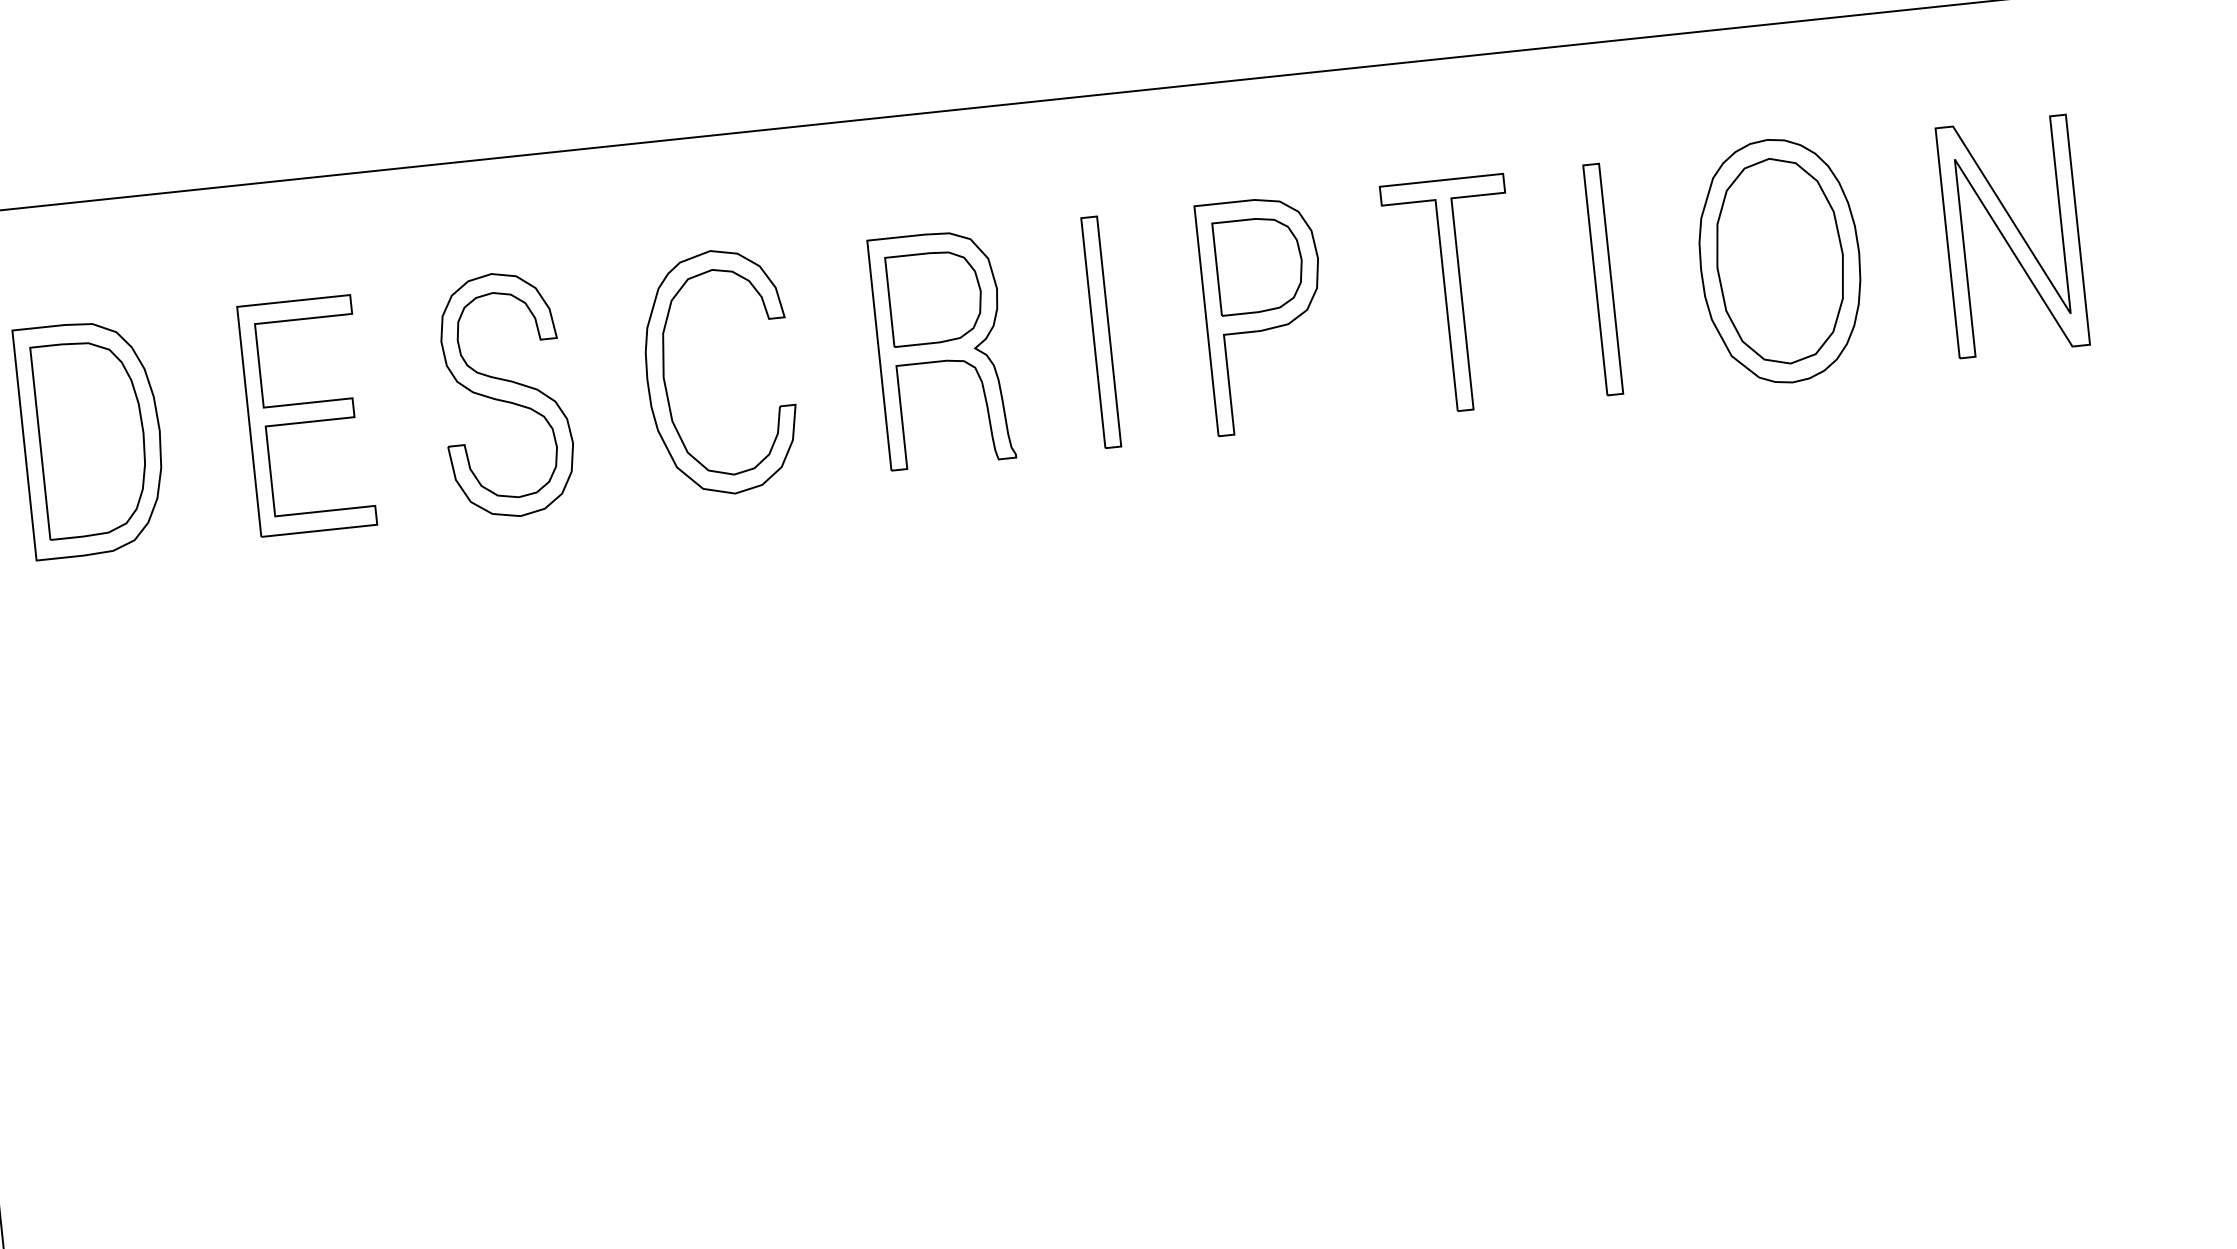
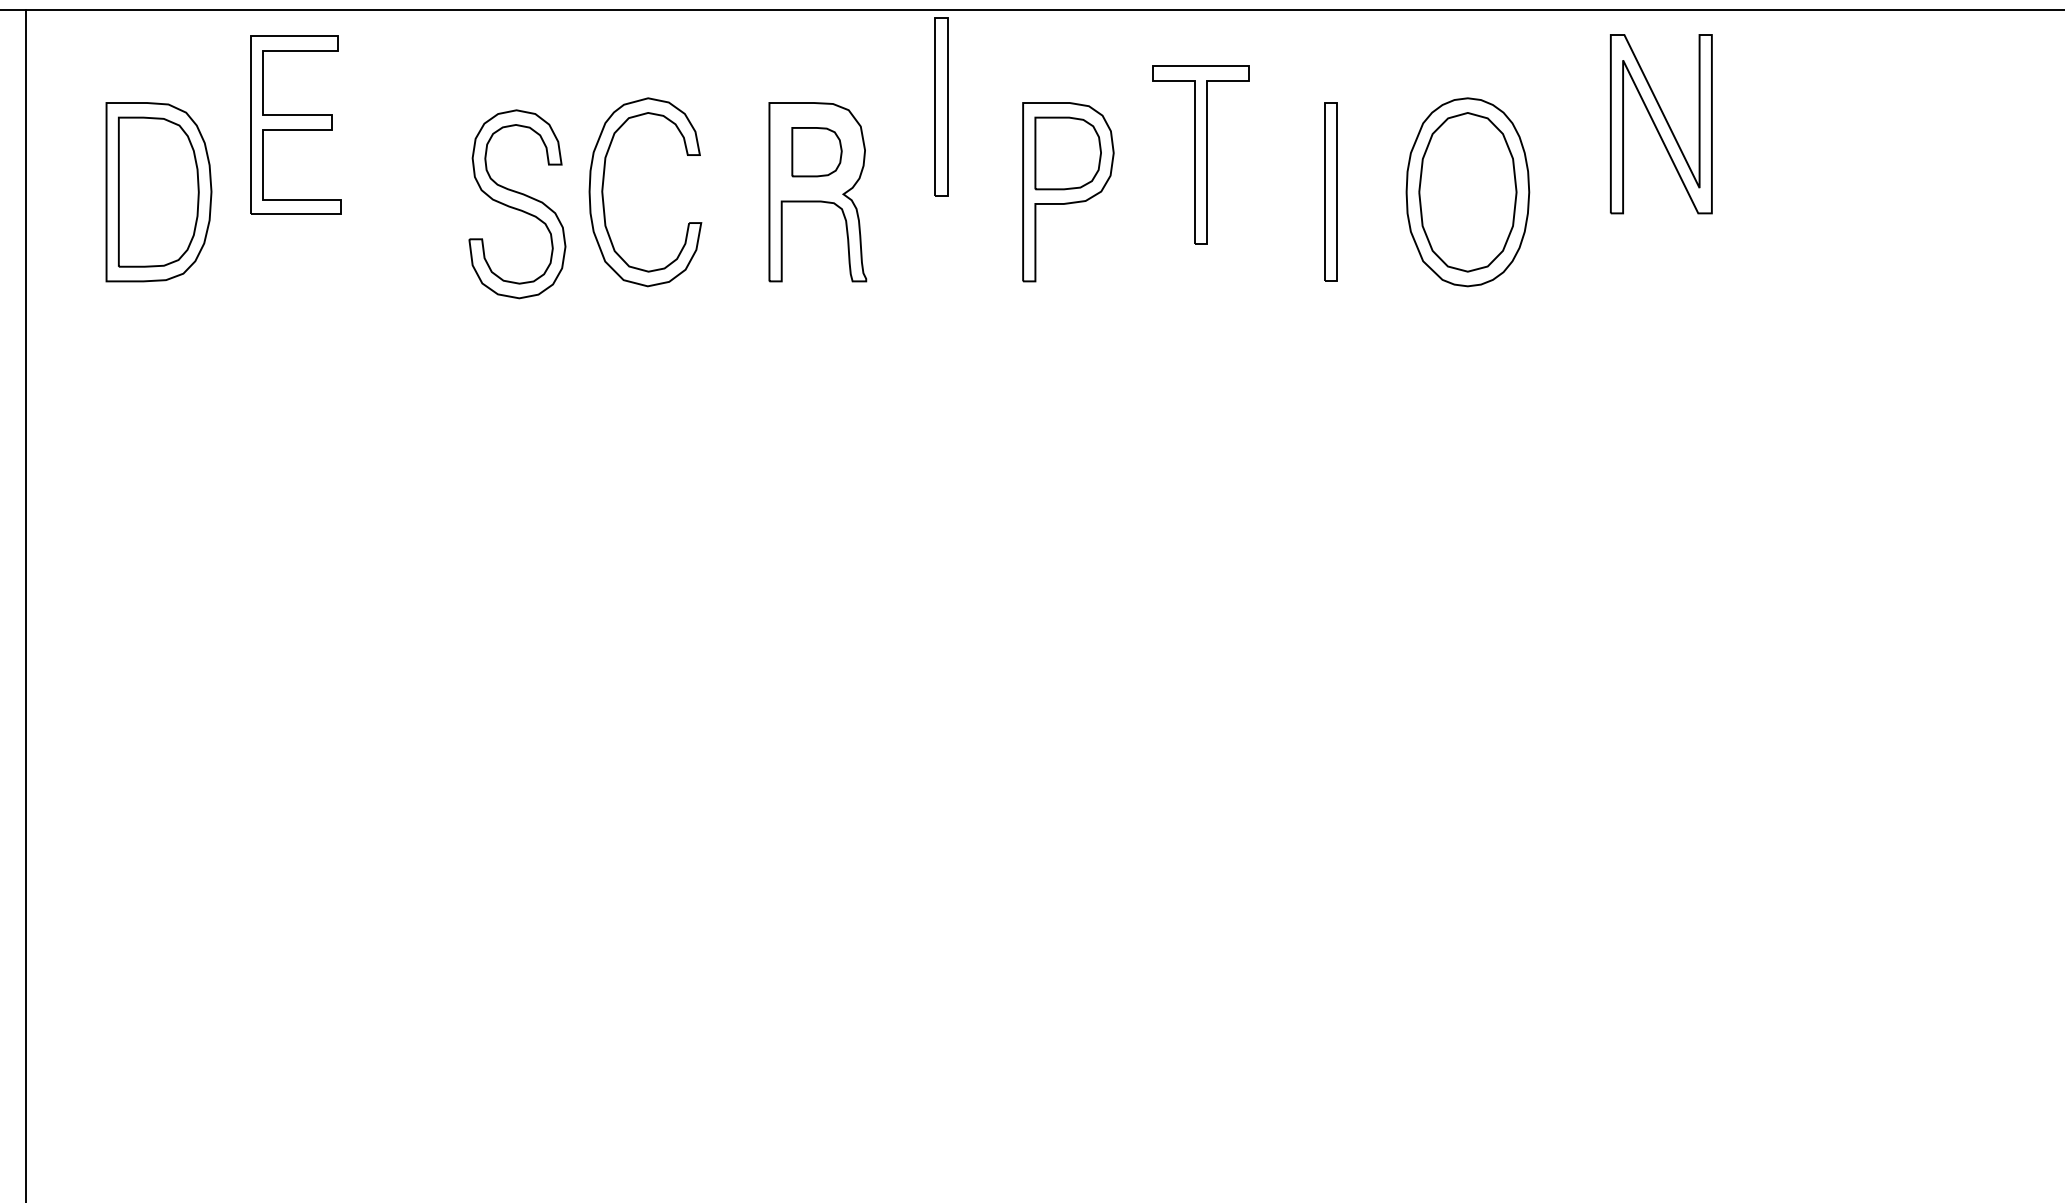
part: (2013, 236) -> (1661, 124), moved
part: (1453, 294) -> (1200, 154), moved
part: (934, 296) -> (816, 151), size x0.7
part: (1101, 331) -> (941, 106), moved
part: (505, 395) -> (517, 204), moved
part: (306, 414) -> (295, 124), moved

